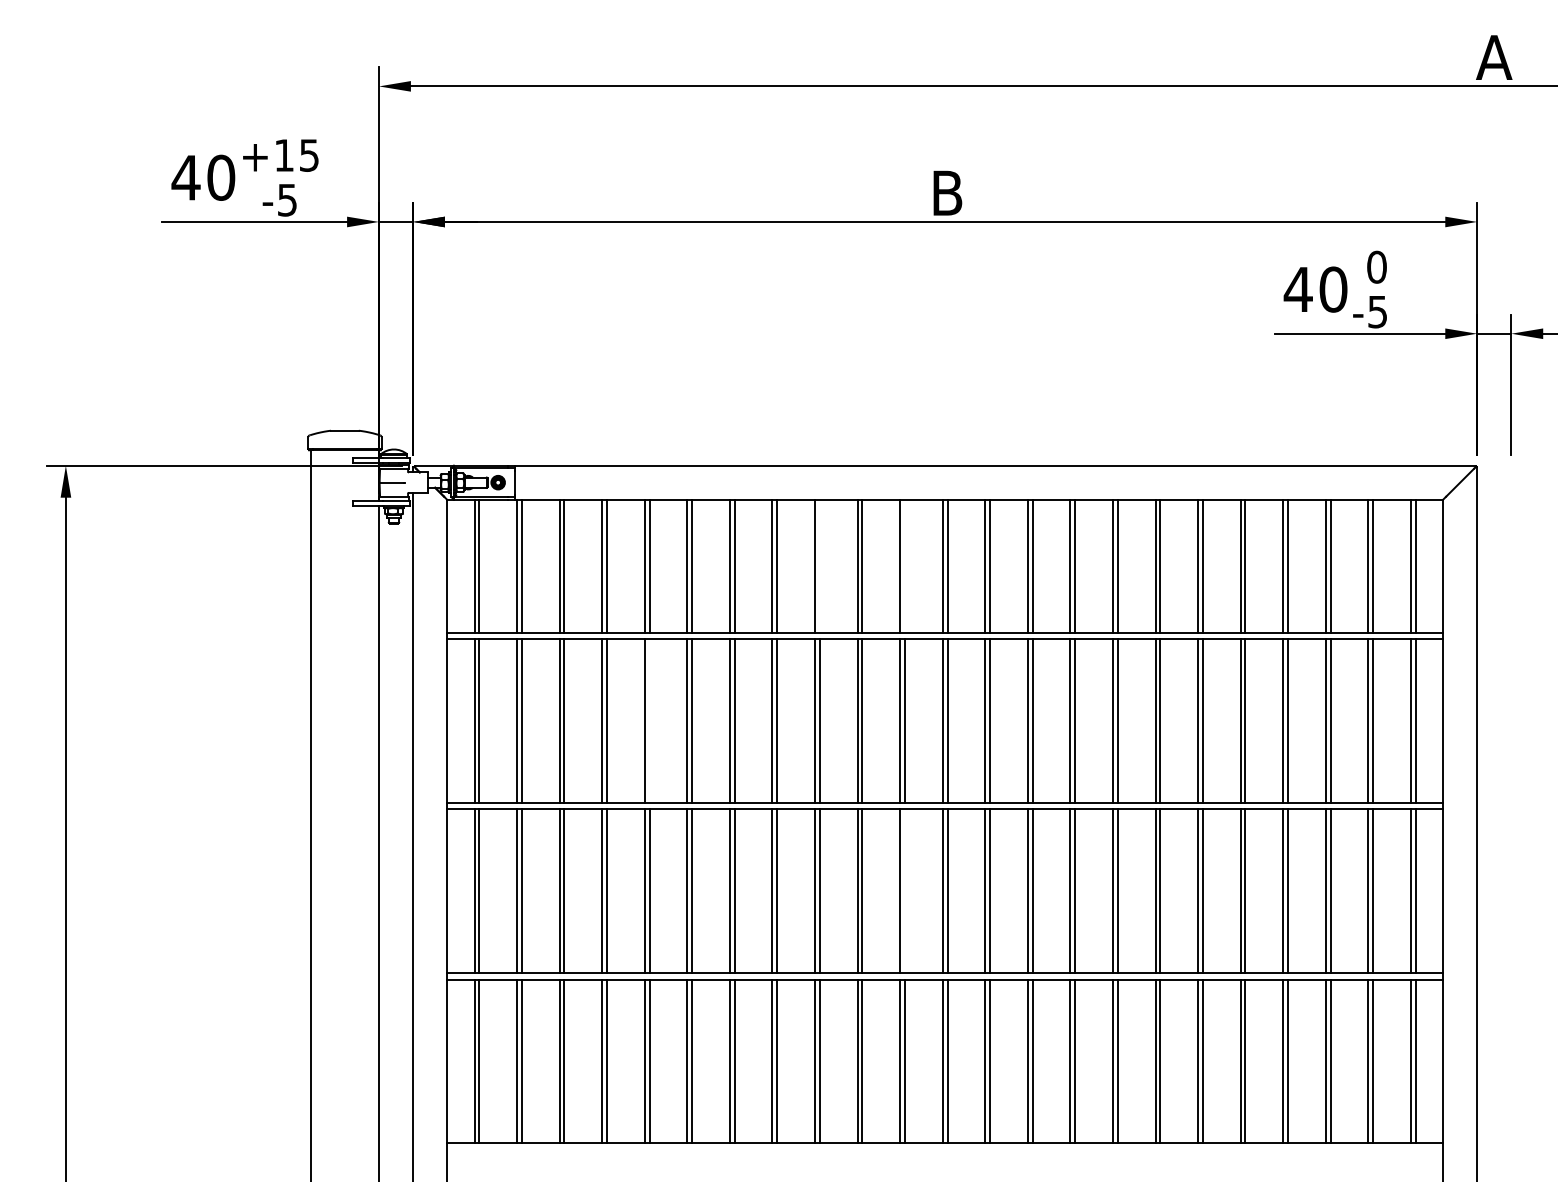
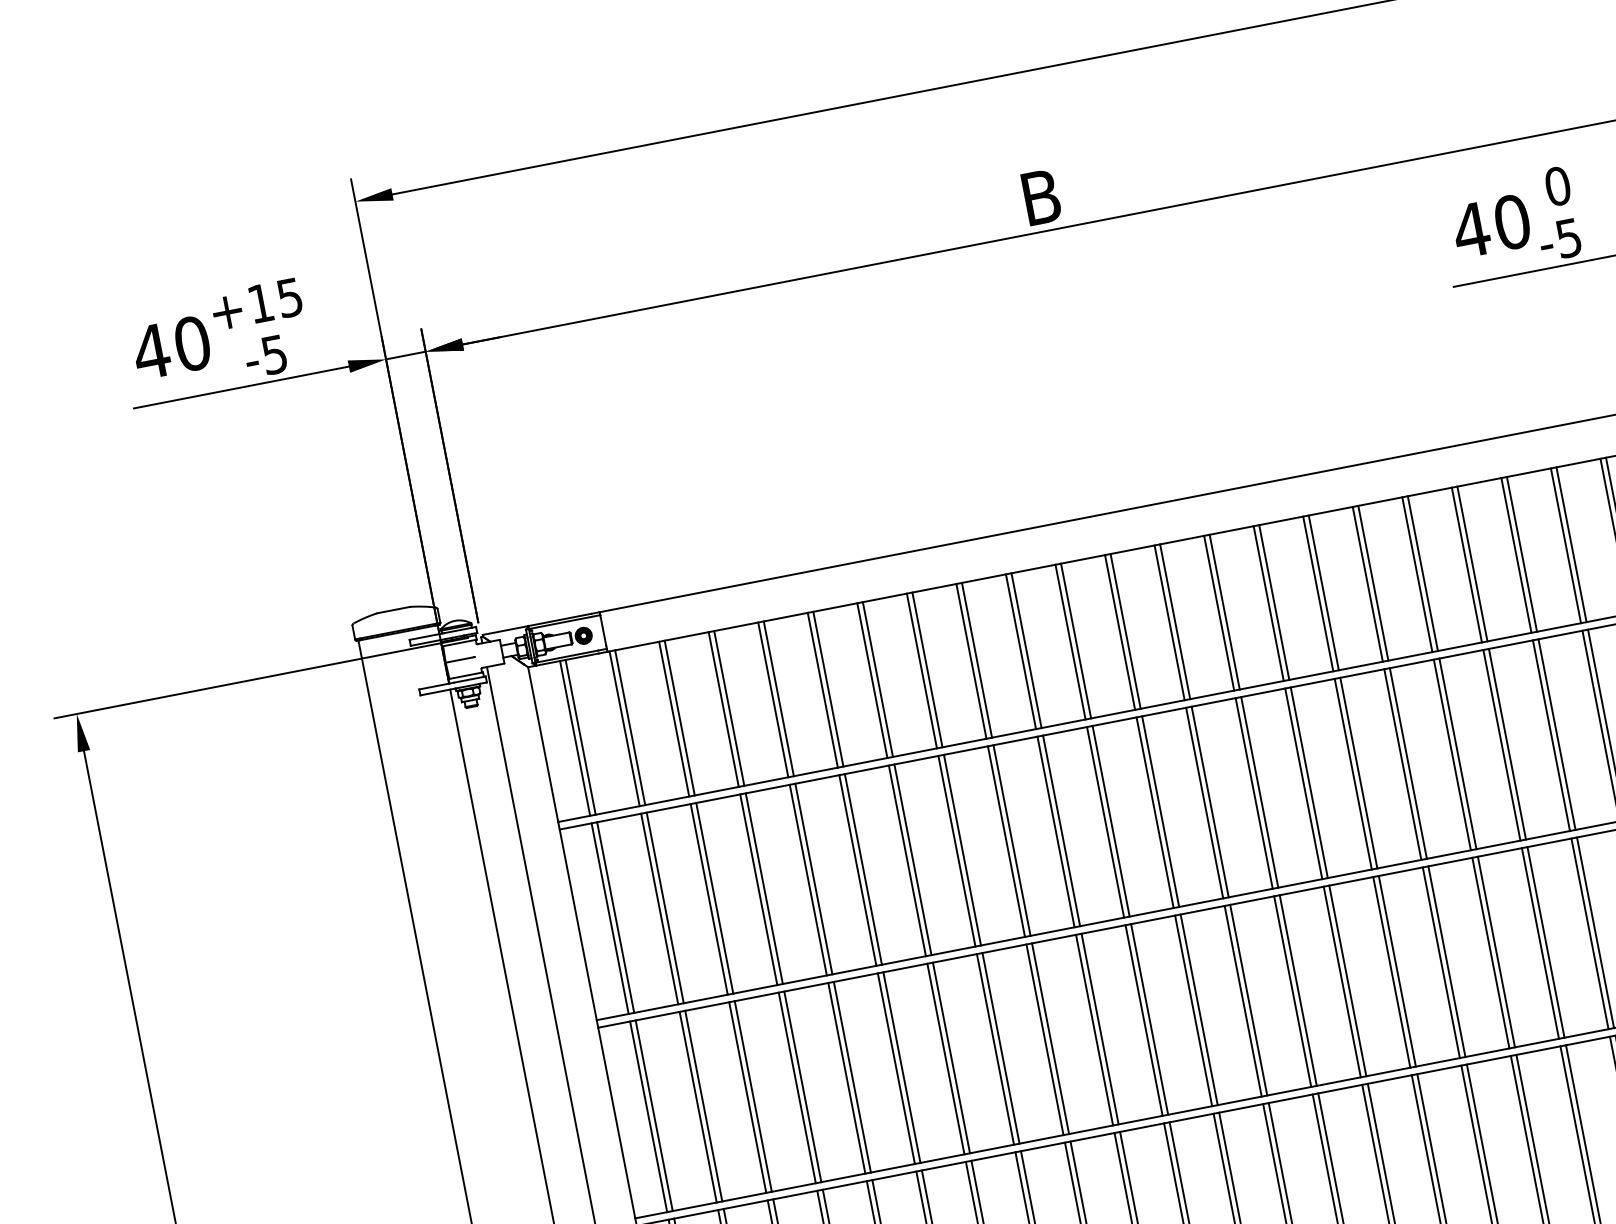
line: (819, 565) -> (976, 659), added
line: (904, 565) -> (1075, 640), added
line: (649, 720) -> (813, 878), added
line: (904, 891) -> (1149, 1019), added

